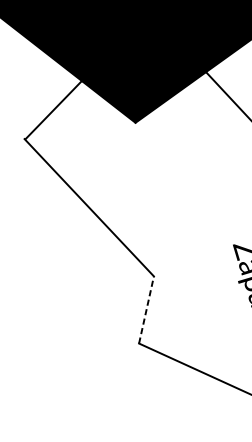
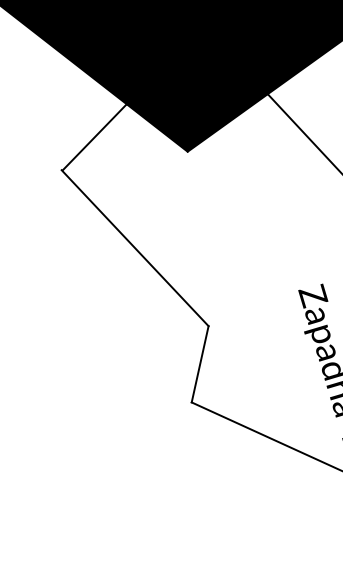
line: (146, 309) -> (200, 363), dashed -> solid

